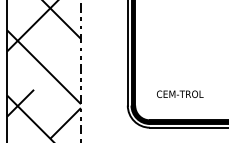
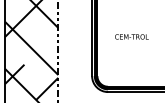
text: (179, 93) -> (131, 36), moved

